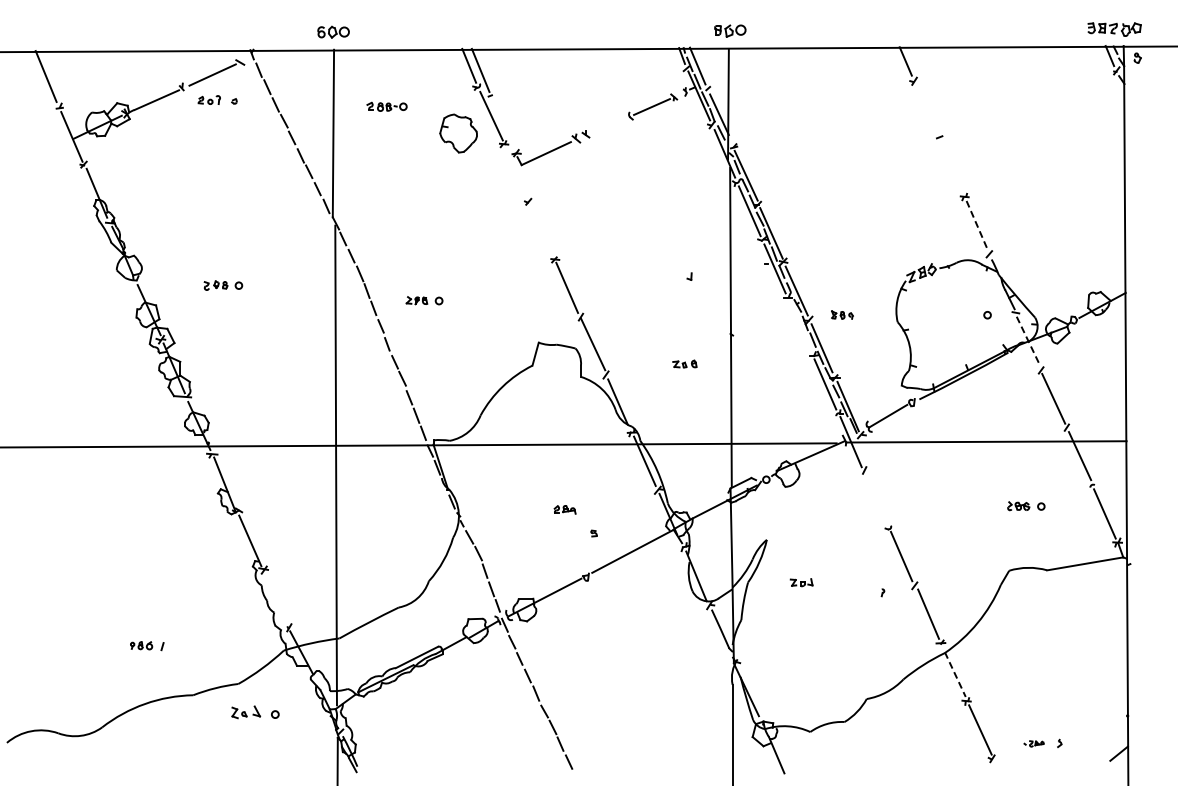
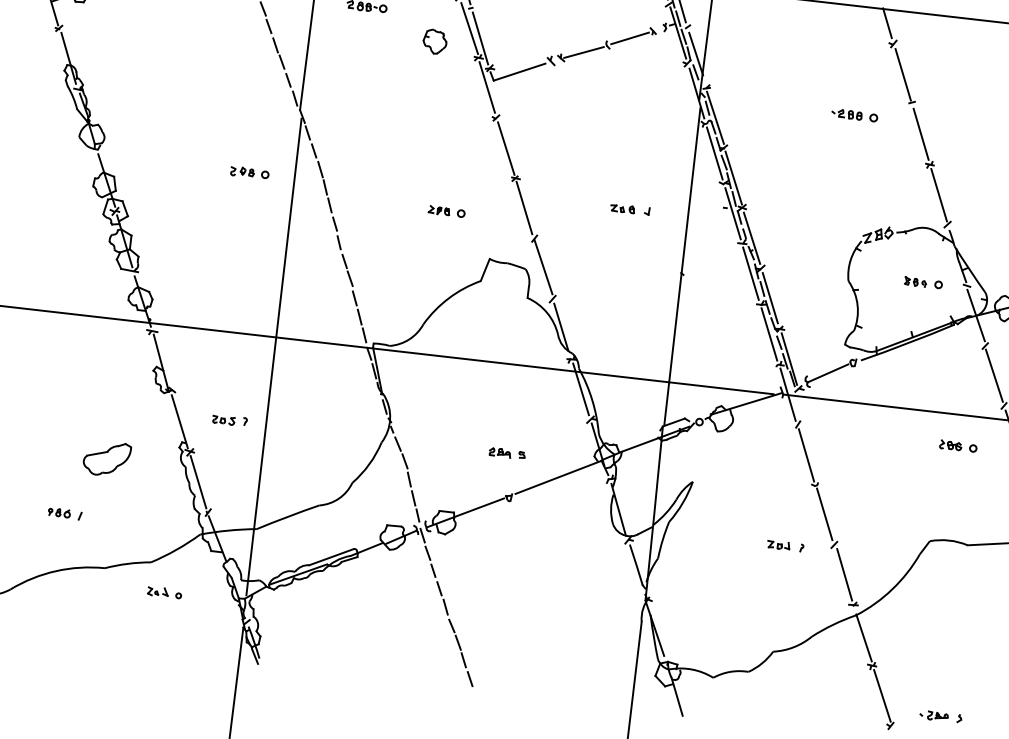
line: (927, 110) -> (903, 74), added
line: (503, 124) -> (480, 38), added
line: (607, 126) -> (583, 52), added
part: (458, 133) -> (434, 41), size x0.62
part: (883, 156) -> (854, 114), added
line: (951, 167) -> (920, 133), added
line: (515, 172) -> (486, 87), added
line: (977, 226) -> (939, 195), dashed -> solid
line: (541, 231) -> (505, 148), added
part: (223, 285) -> (249, 172), moved
part: (424, 300) -> (446, 211), moved
part: (842, 314) -> (915, 281), moved
line: (799, 326) -> (750, 273), added
line: (1028, 341) -> (976, 315), dashed -> solid
part: (684, 363) -> (622, 208), moved
line: (876, 500) -> (806, 455), added
part: (1026, 506) -> (958, 446), moved
part: (564, 509) -> (499, 452), moved
part: (299, 533) -> (229, 420), added
part: (801, 582) -> (778, 545), moved
part: (181, 586) -> (106, 458), added
line: (275, 598) -> (198, 481), added
line: (955, 674) -> (864, 637), dashed -> solid
part: (255, 712) -> (164, 592), size x0.71
part: (1033, 743) -> (933, 715), size x1.43

